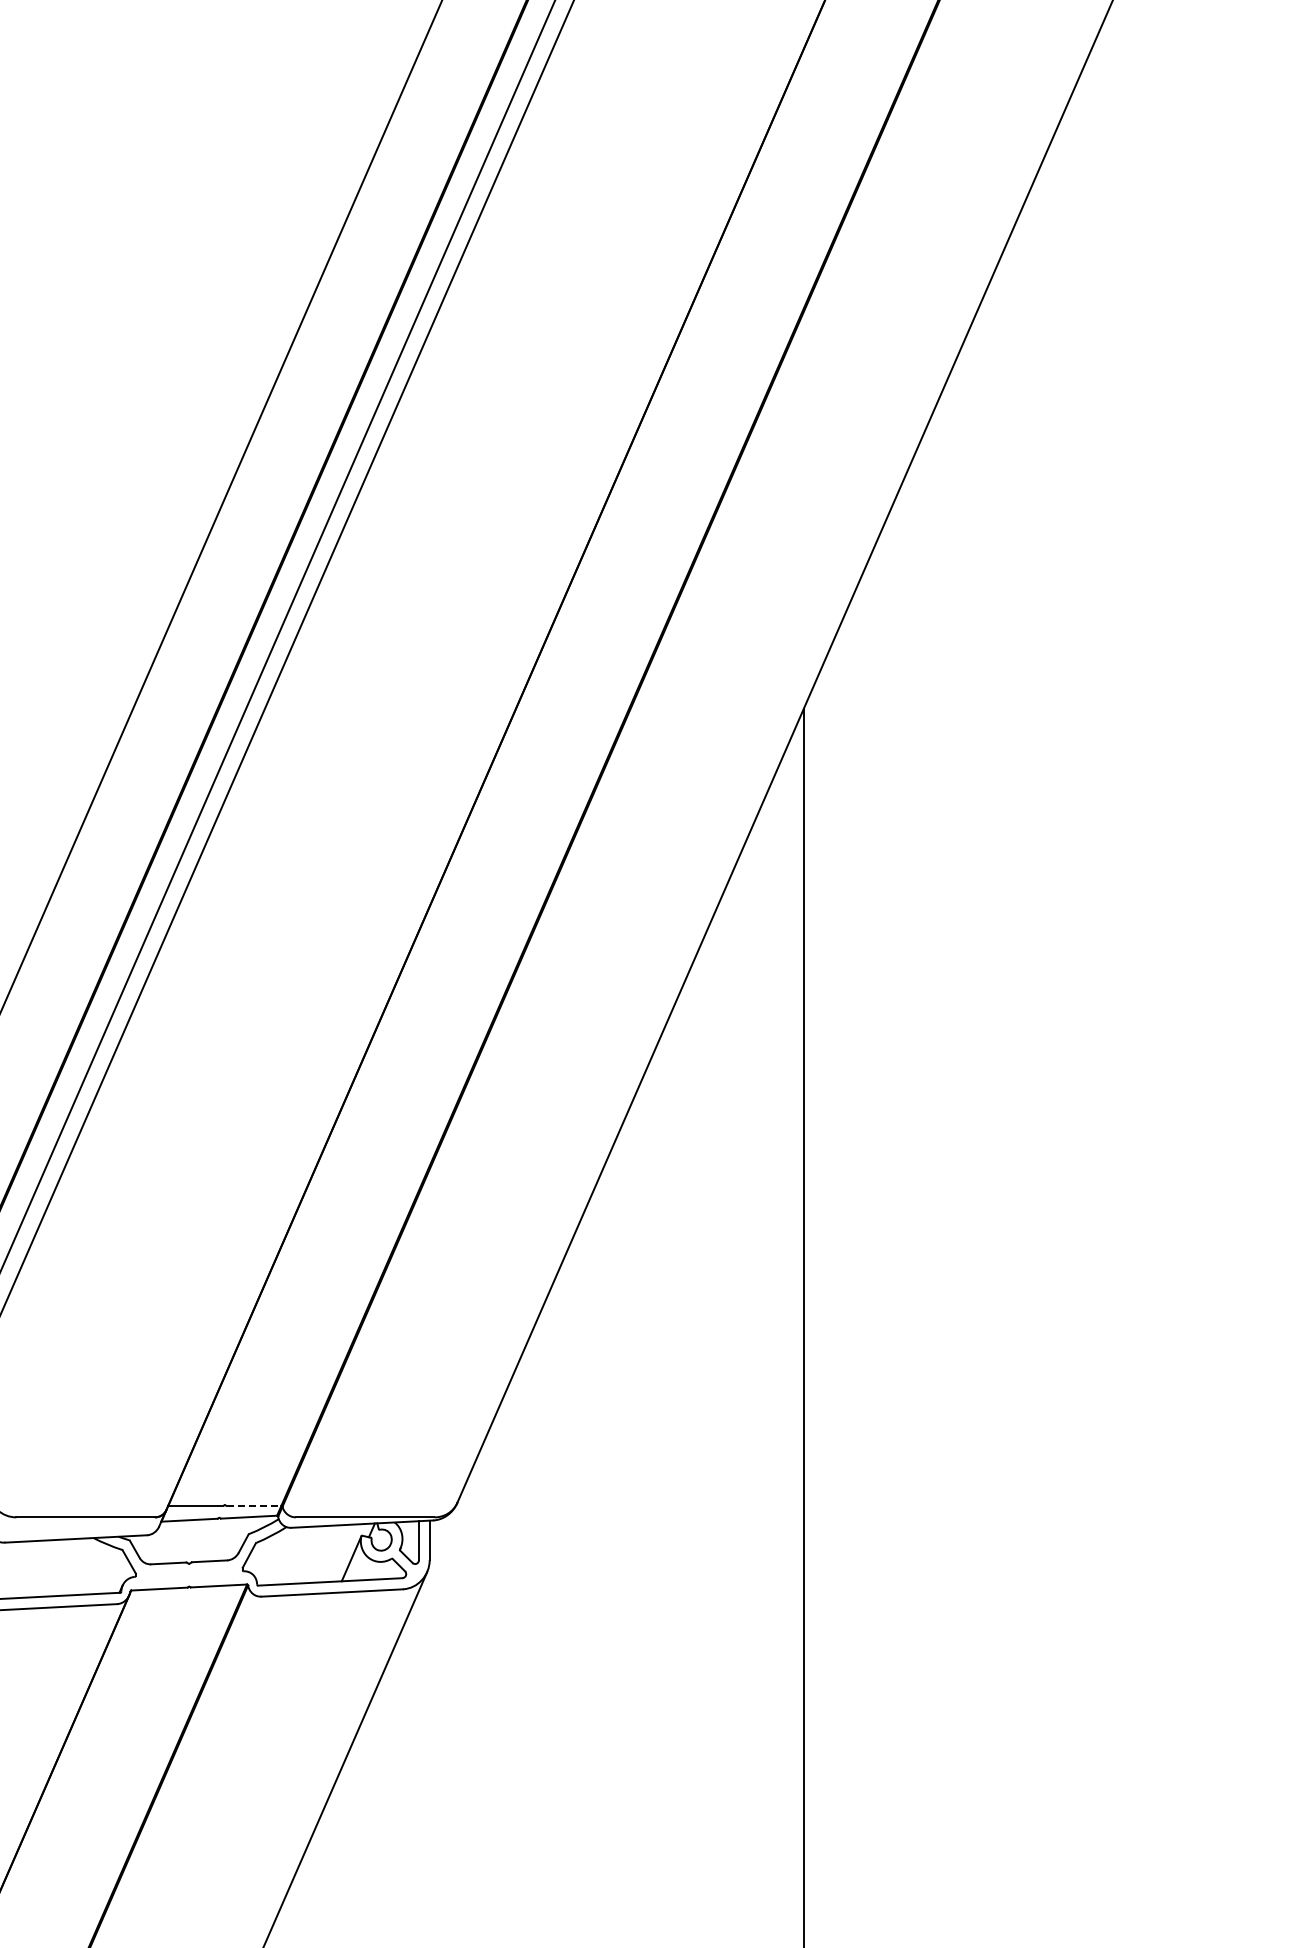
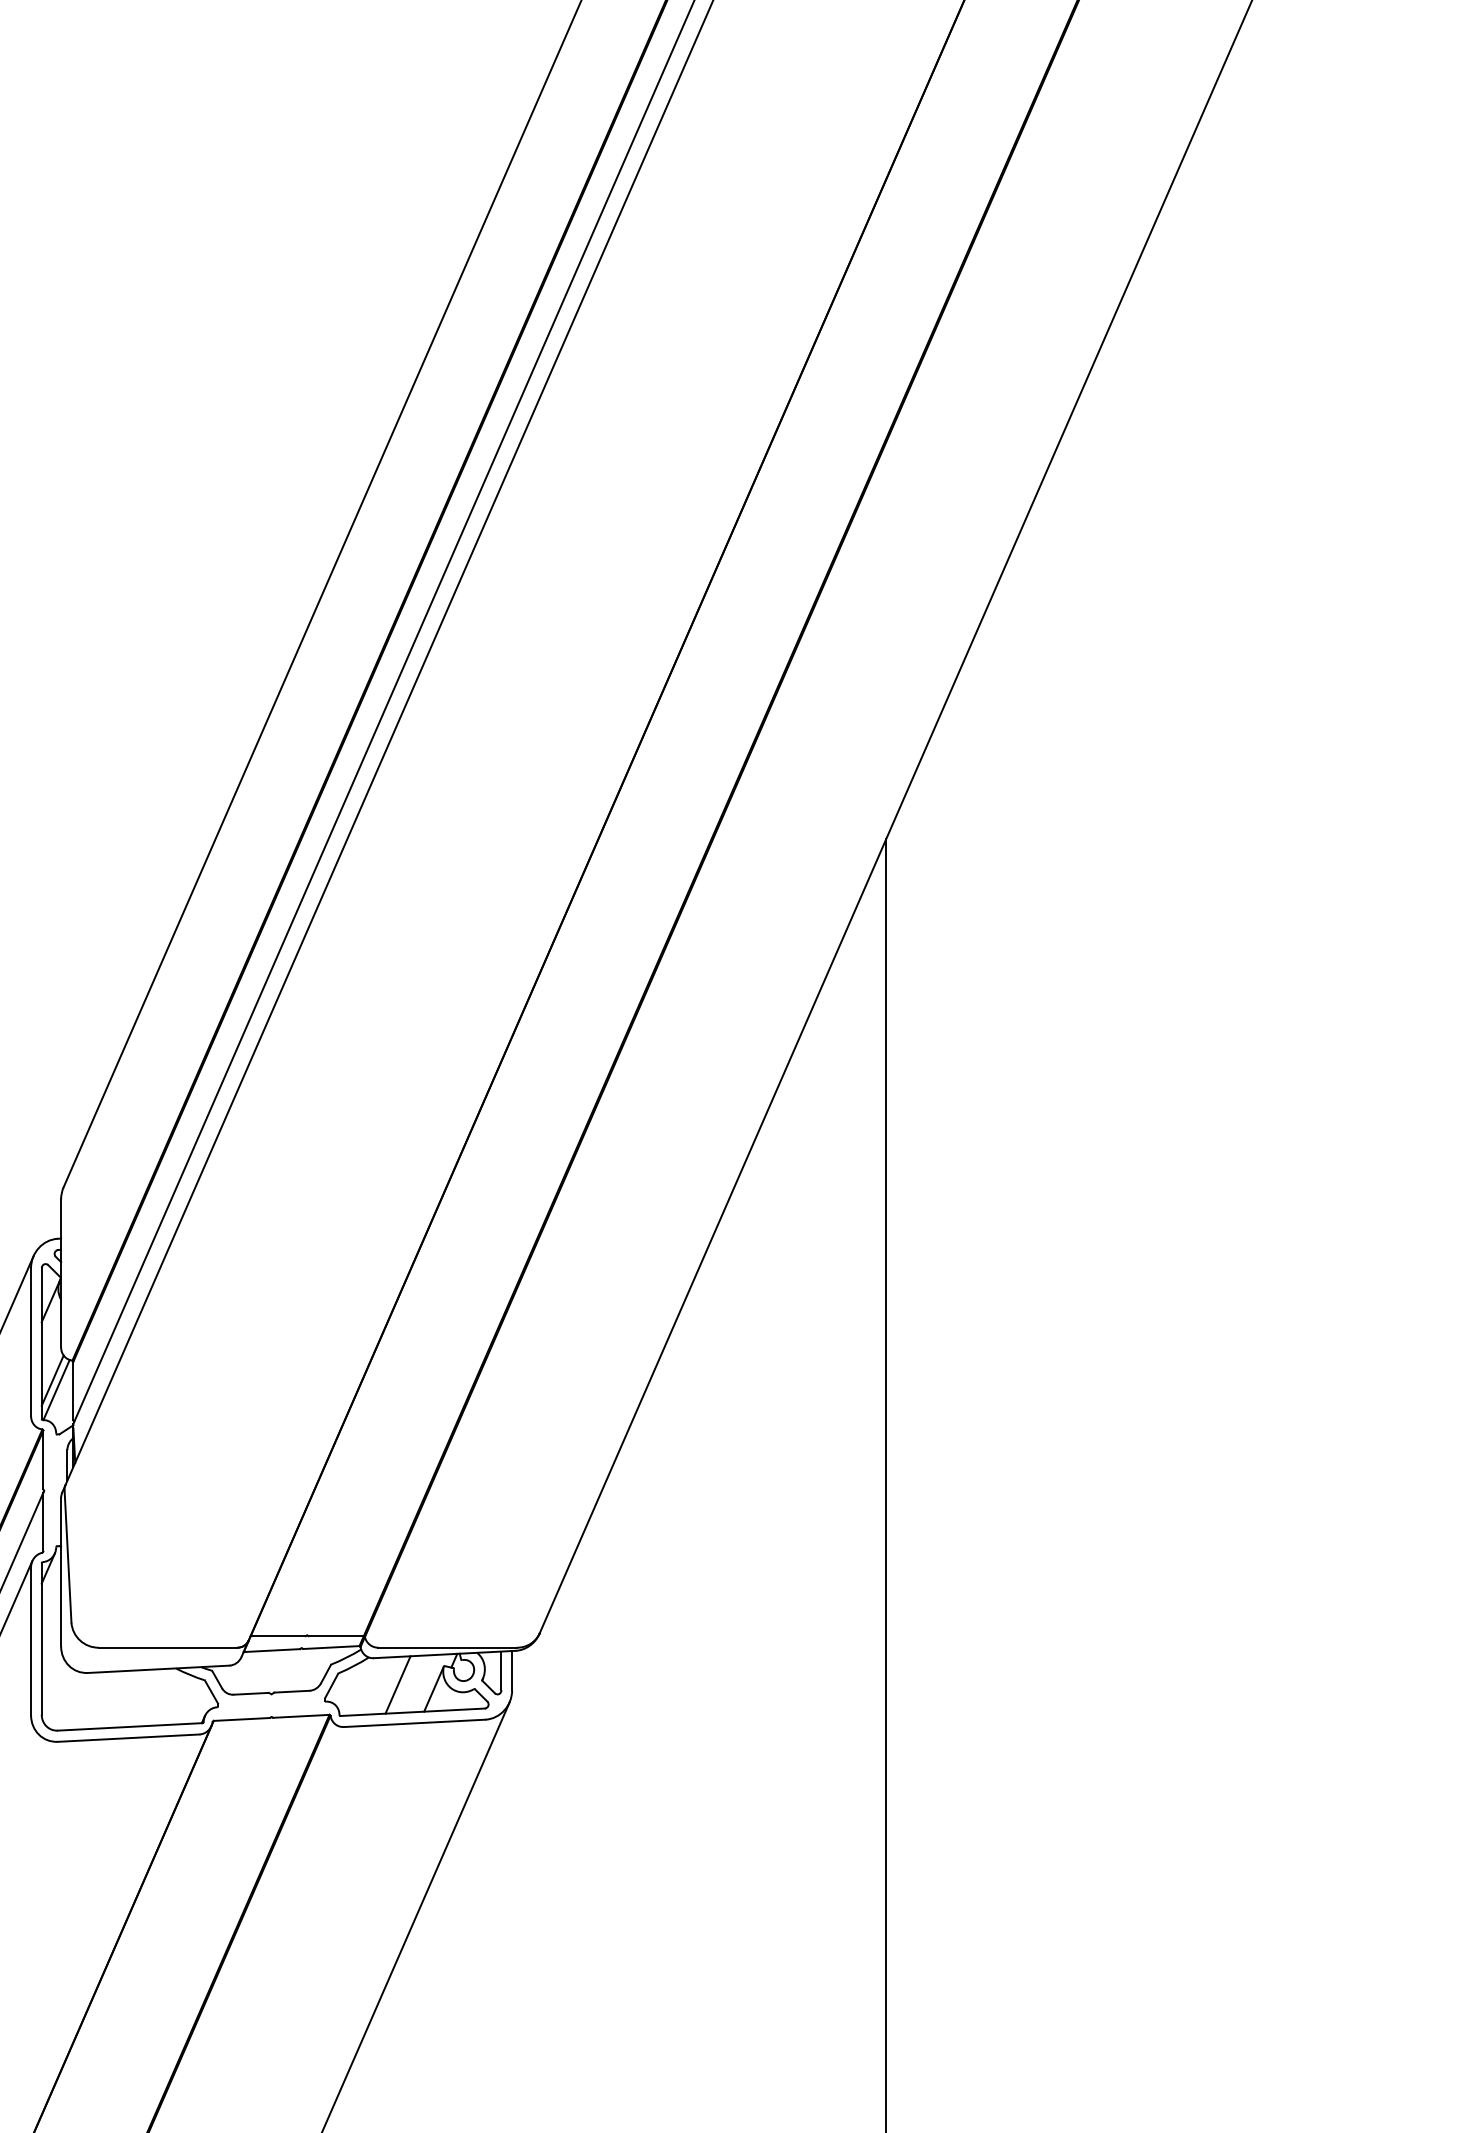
line: (254, 1506) -> (336, 1636), dashed -> solid
line: (315, 1554) -> (397, 1684), added

